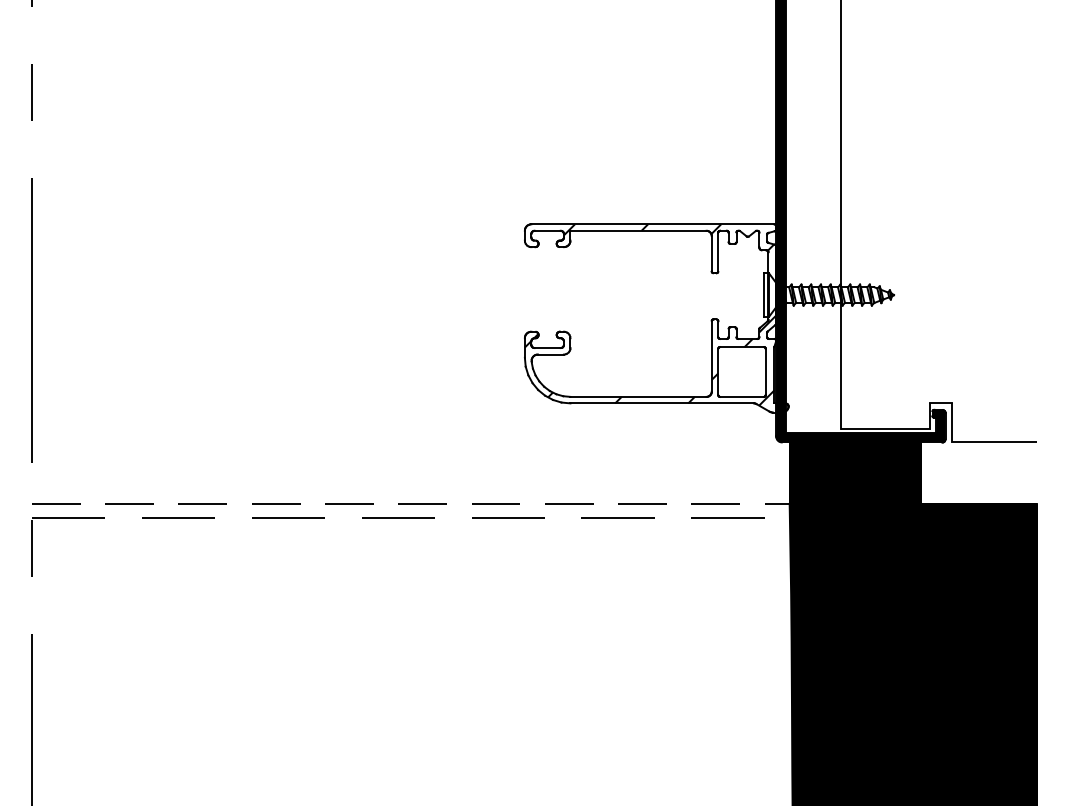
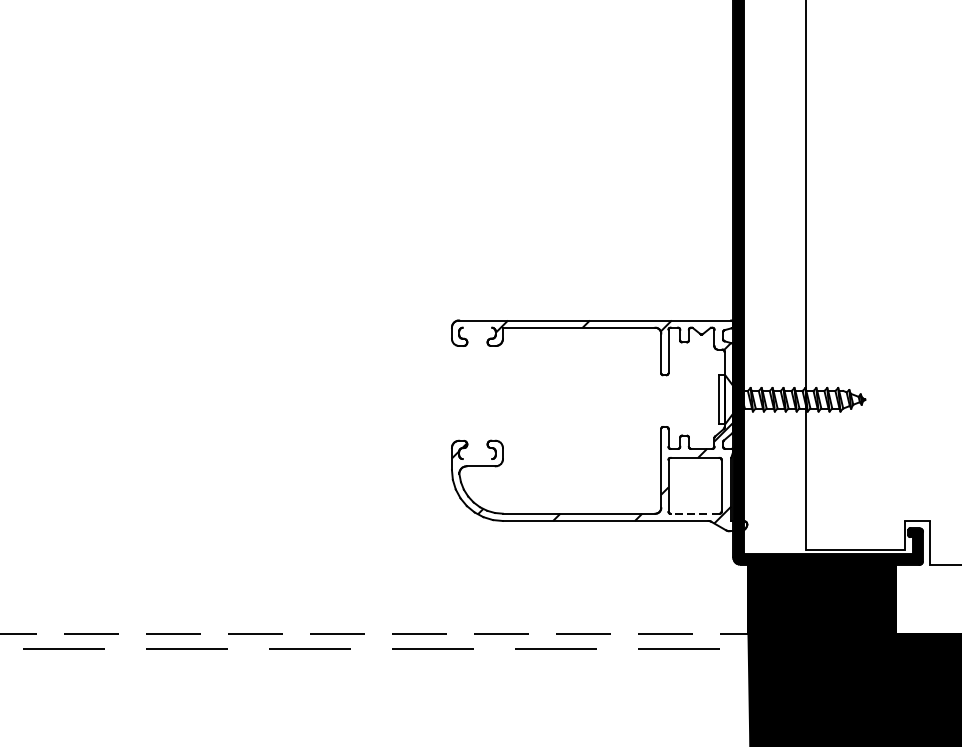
line: (547, 230) -> (477, 327), removed
line: (547, 348) -> (477, 459), removed
line: (742, 396) -> (695, 513), solid -> dashed

